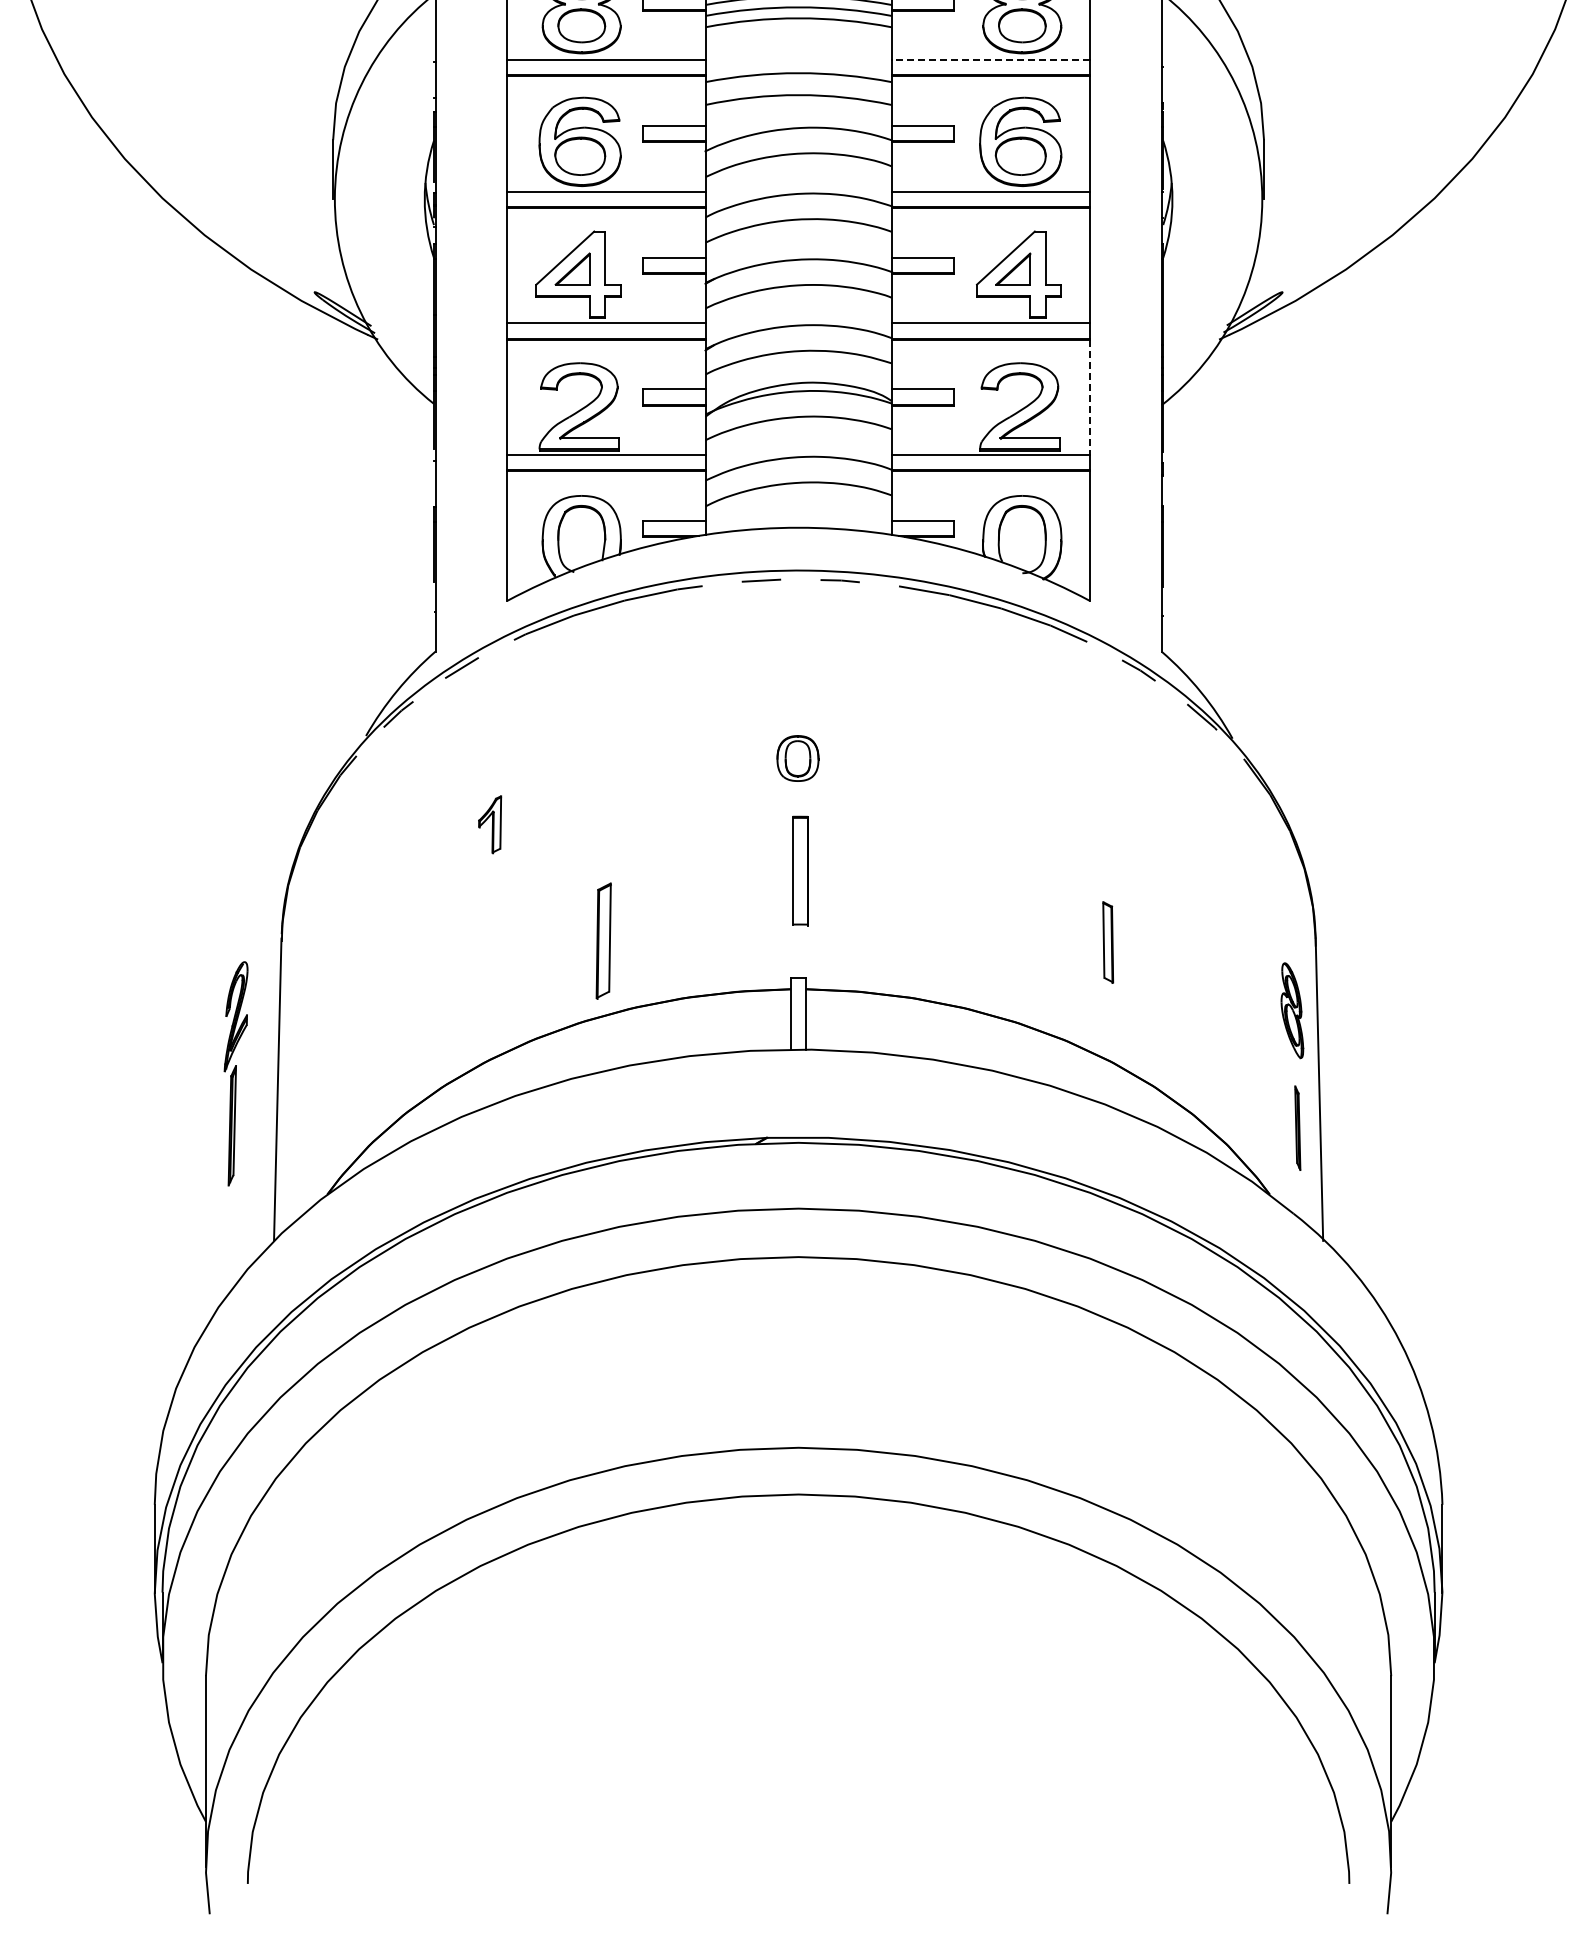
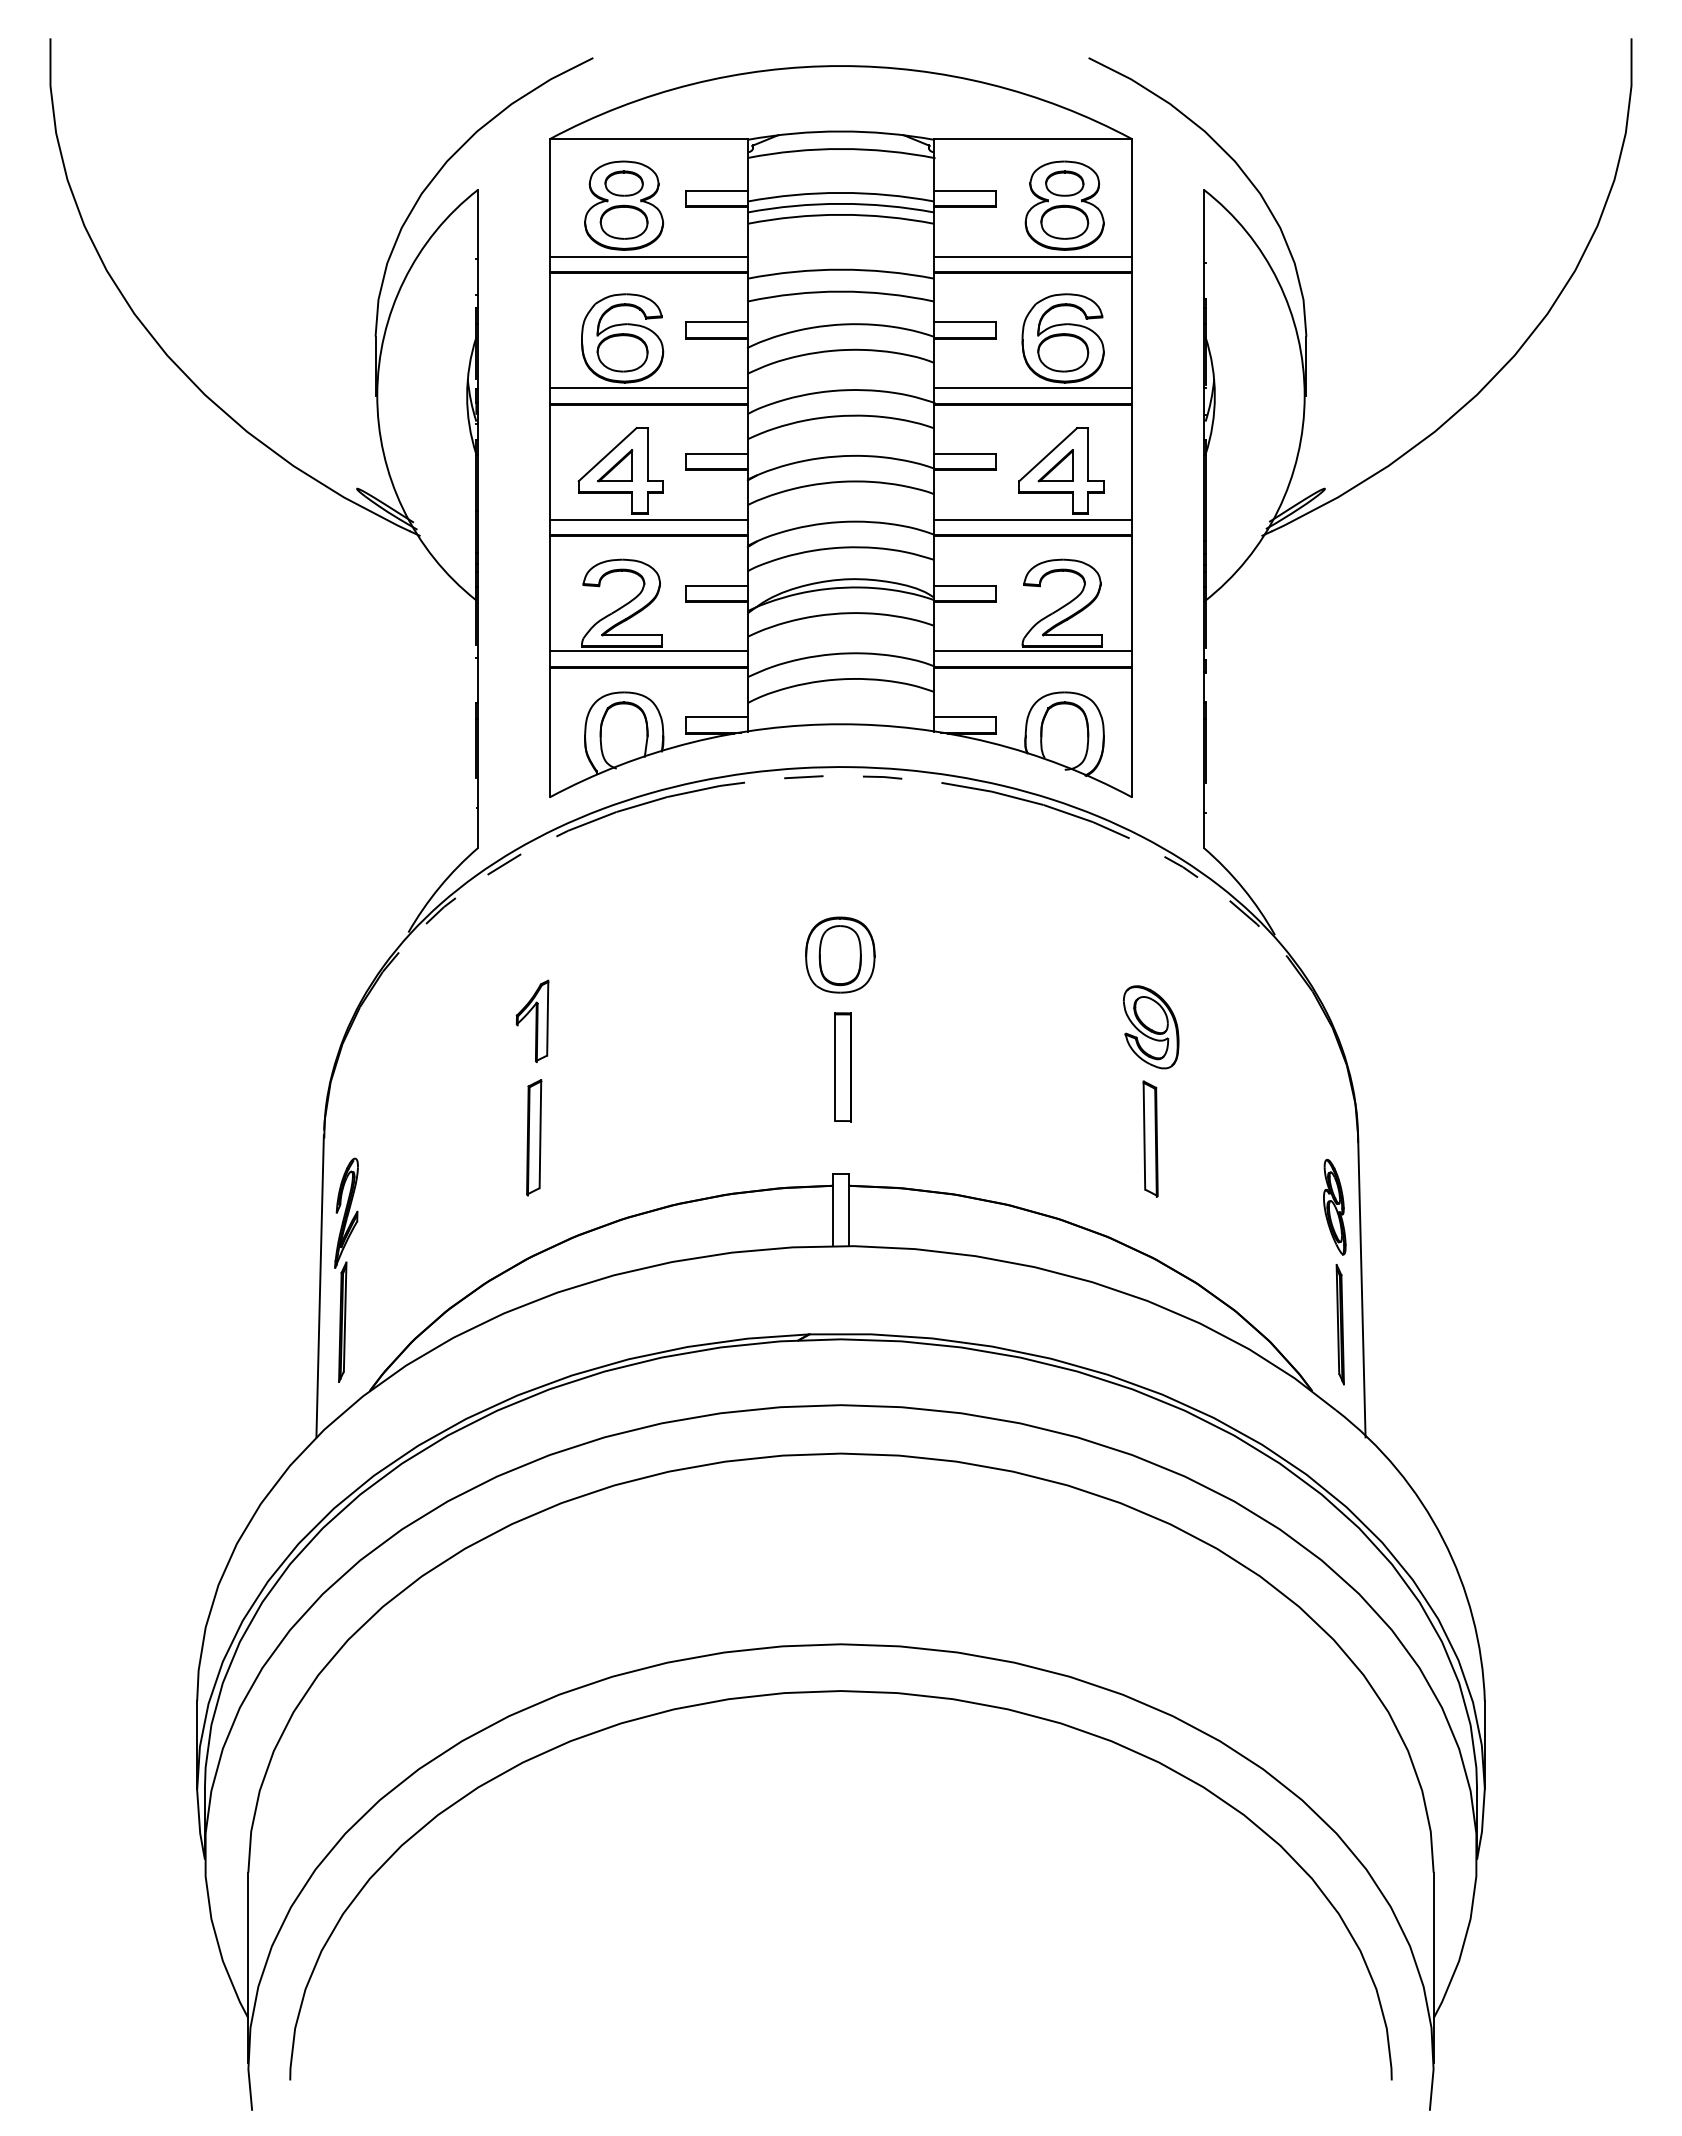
line: (990, 59) -> (1032, 256), dashed -> solid
line: (1090, 396) -> (1132, 593), dashed -> solid
part: (798, 757) -> (840, 954), size x1.67
part: (490, 823) -> (532, 1020), size x1.43
part: (1109, 830) -> (1151, 1027), added
part: (604, 940) -> (534, 1137), moved
part: (1108, 941) -> (1150, 1138), size x1.43
part: (236, 1072) -> (346, 1269), moved
part: (1297, 1127) -> (1339, 1324), size x1.43

